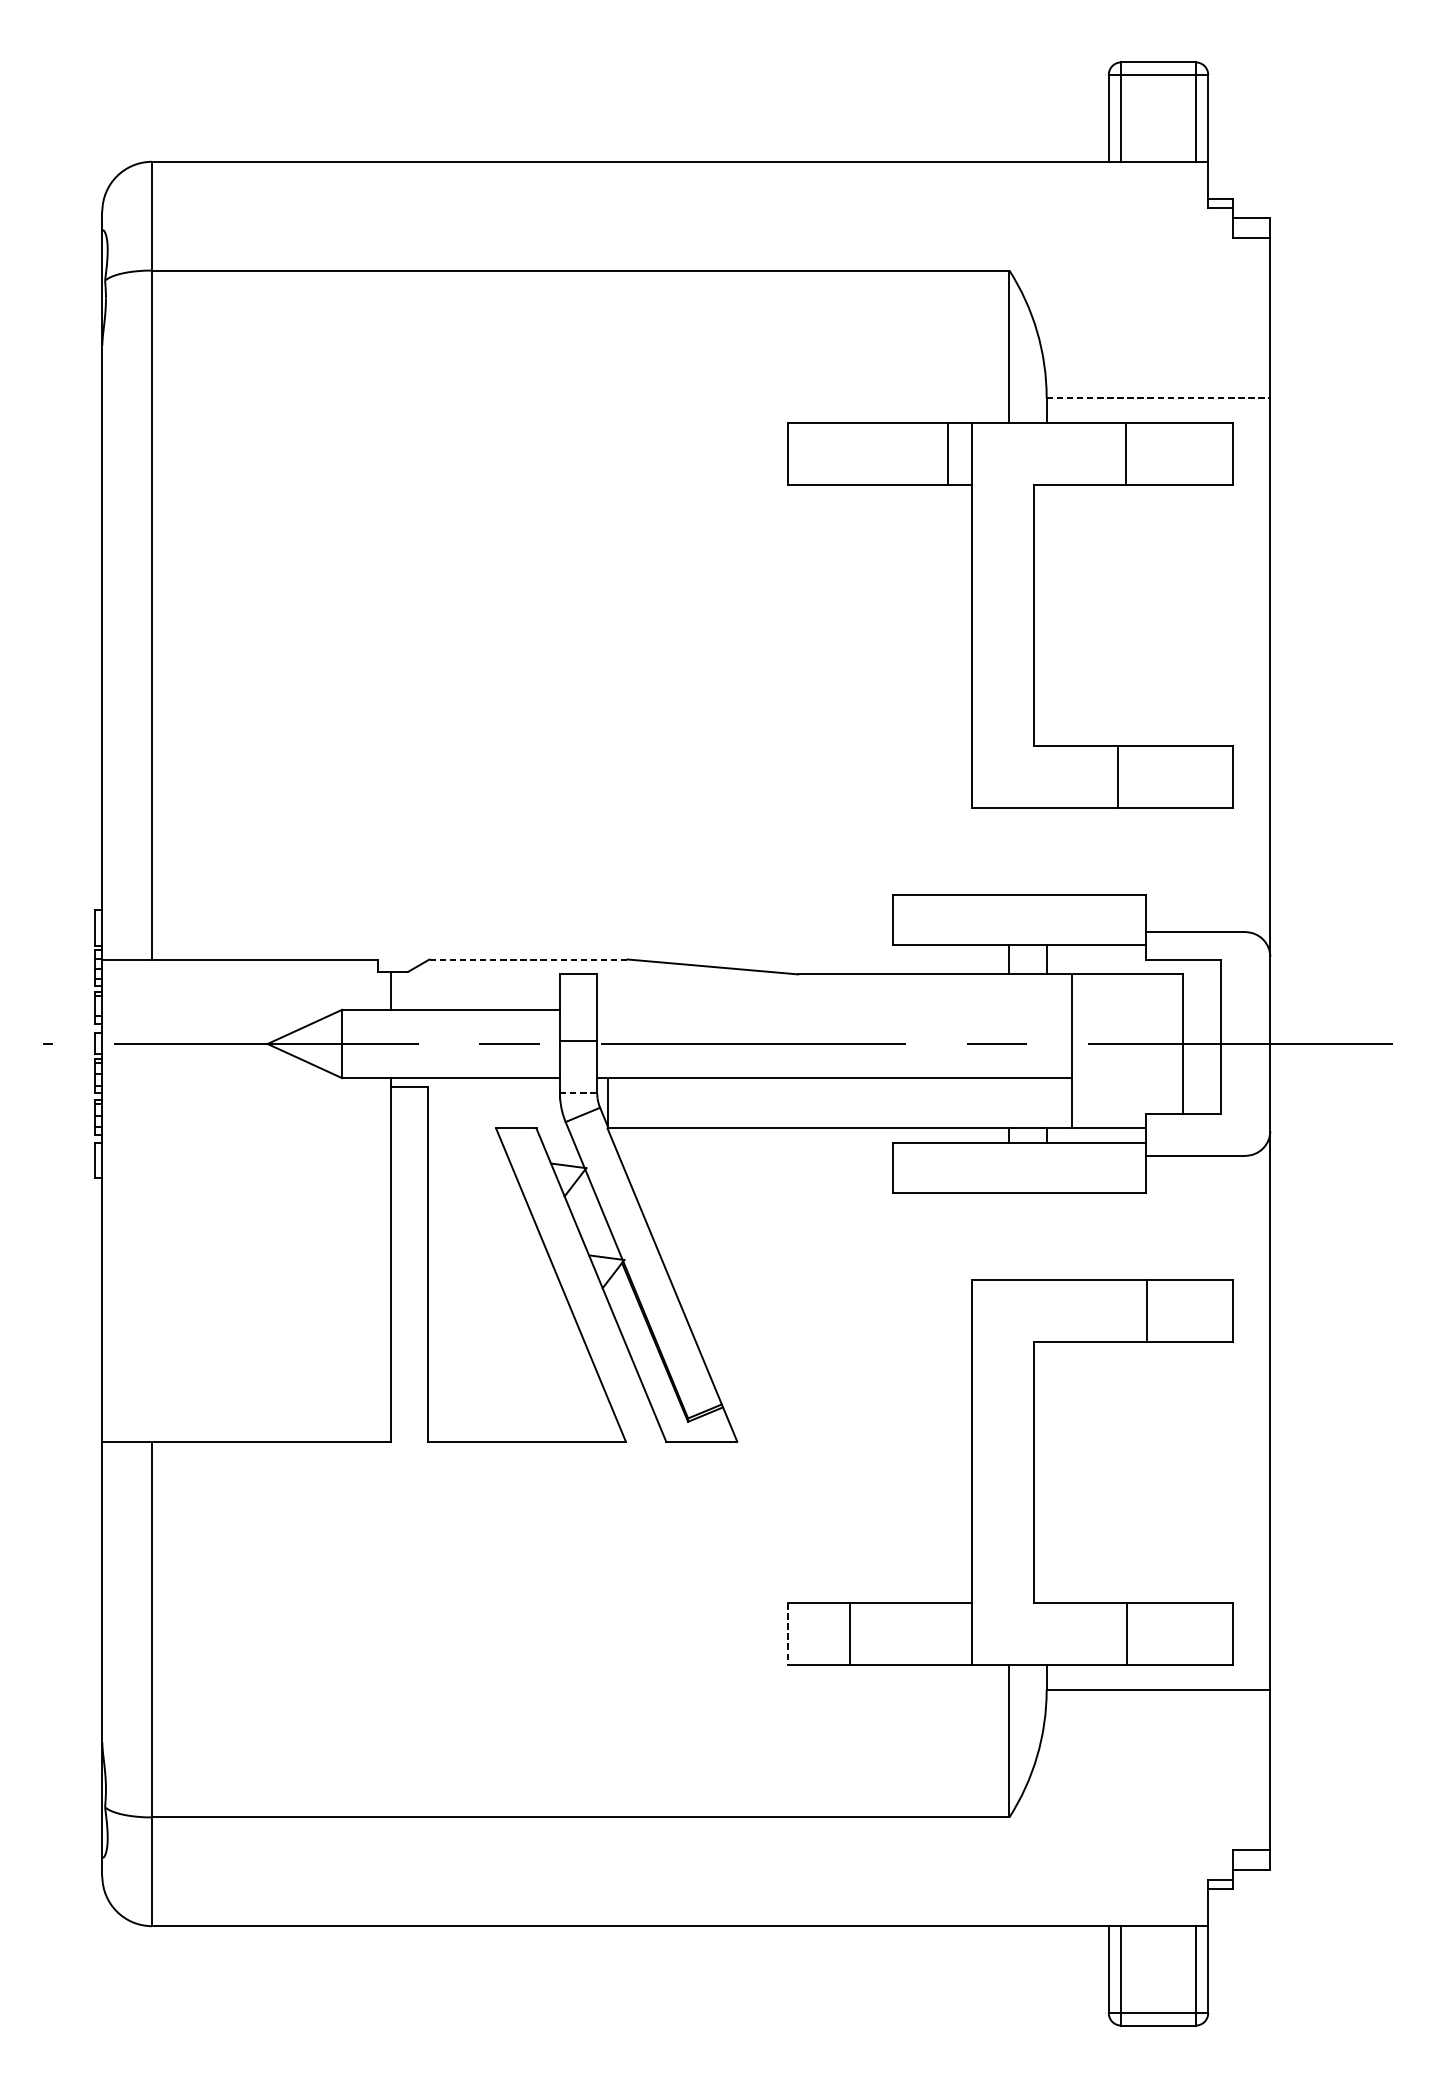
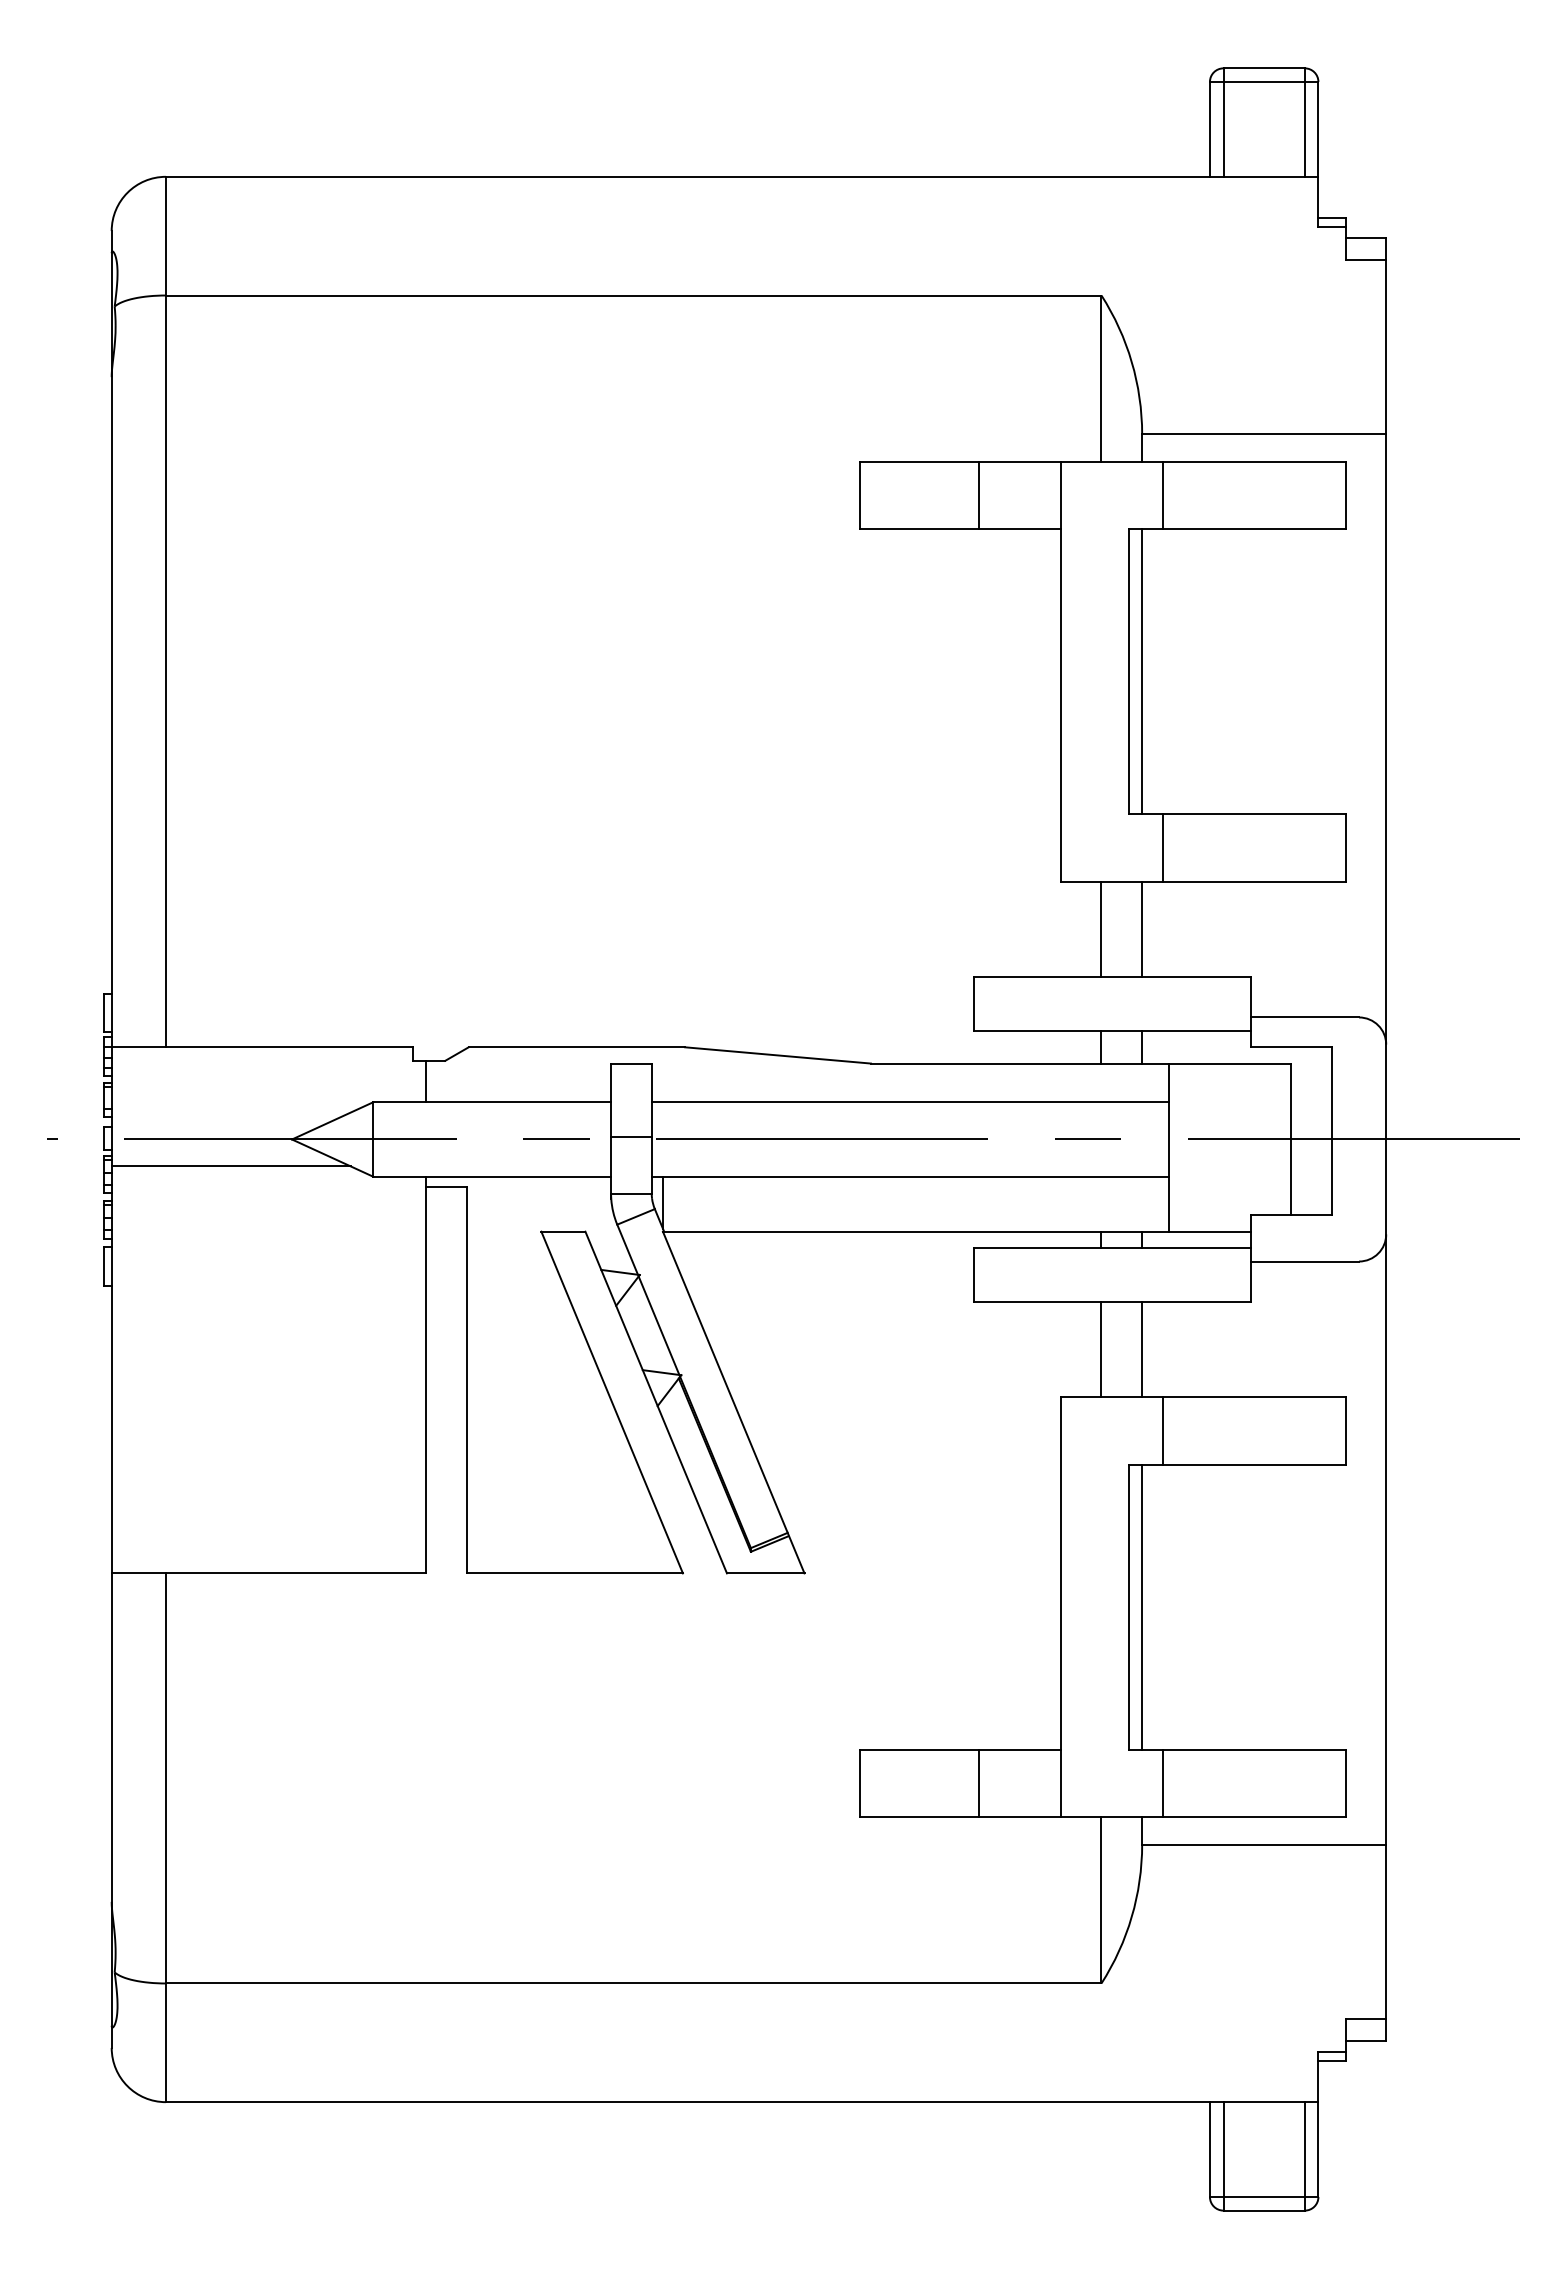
line: (1158, 397) -> (1264, 434), dashed -> solid
line: (948, 453) -> (979, 495), moved
line: (1125, 453) -> (1162, 495), moved
line: (1046, 615) -> (1142, 671), added
line: (1118, 776) -> (1162, 847), moved
line: (1009, 850) -> (1101, 928), added
line: (1046, 850) -> (1142, 928), added
line: (529, 959) -> (577, 1047), dashed -> solid
line: (834, 1010) -> (910, 1102), added
line: (211, 1068) -> (230, 1166), added
line: (578, 1093) -> (631, 1193), dashed -> solid
line: (1009, 1236) -> (1101, 1349), added
line: (1046, 1236) -> (1142, 1349), added
line: (1146, 1310) -> (1162, 1430), moved
line: (1046, 1471) -> (1142, 1606), added
line: (788, 1634) -> (860, 1783), dashed -> solid
line: (849, 1634) -> (979, 1783), moved
line: (1126, 1634) -> (1162, 1783), moved

